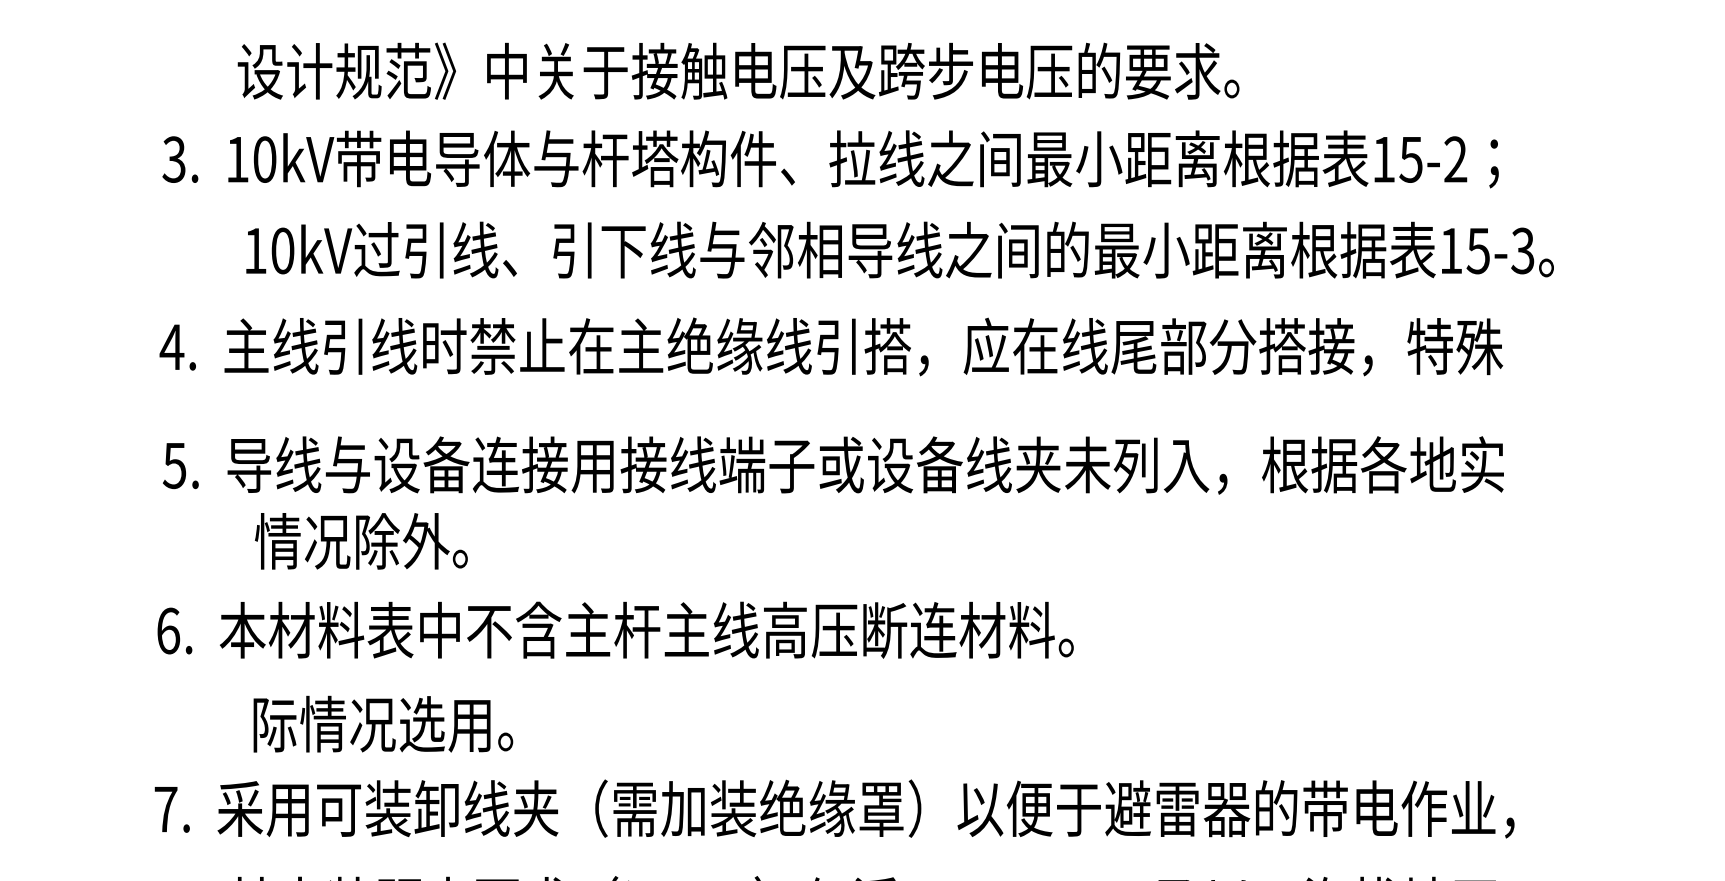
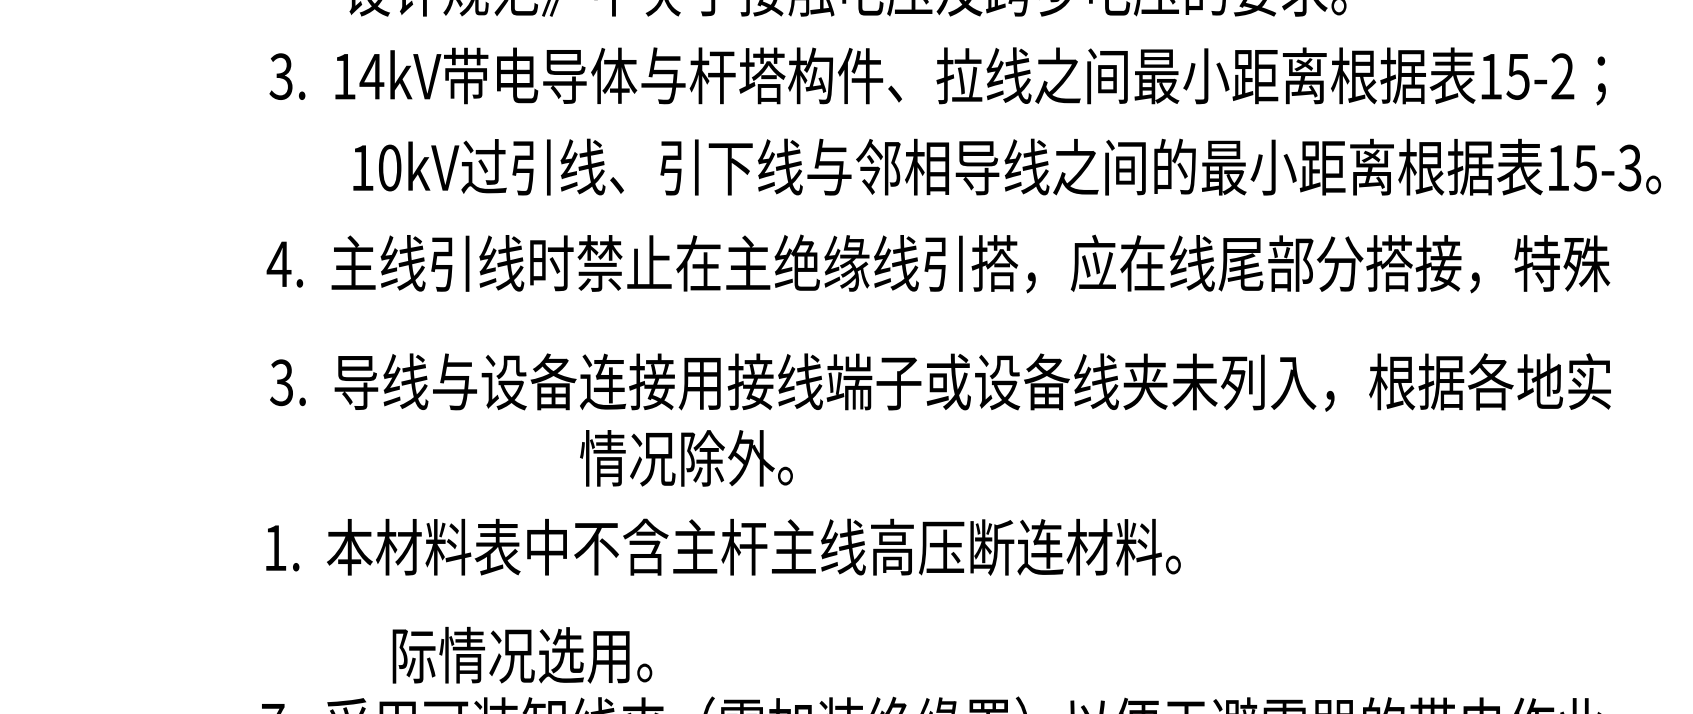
text: (264, 159) -> (371, 76), 10kV -> 14kV
text: (174, 465) -> (281, 382), 5. -> 3.
text: (361, 541) -> (686, 458), moved
text: (168, 630) -> (275, 547), 6. -> 1.
text: (383, 723) -> (522, 654), moved

